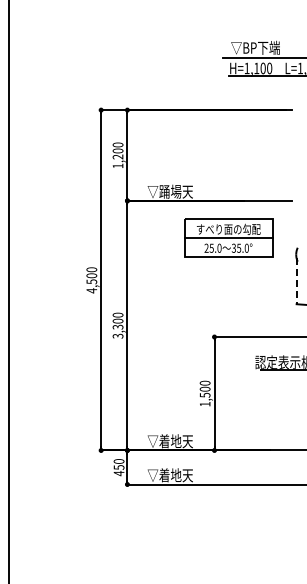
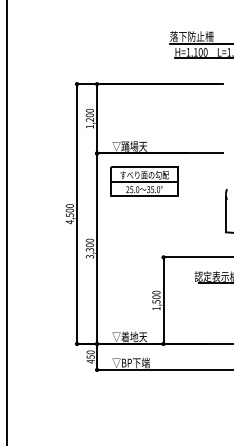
text: (251, 47) -> (191, 36), ▽BP下端 -> 落下防止柵
part: (228, 237) -> (144, 181), moved
line: (296, 281) -> (226, 214), dashed -> solid
text: (177, 475) -> (135, 363), ▽着地天 -> ▽BP下端

